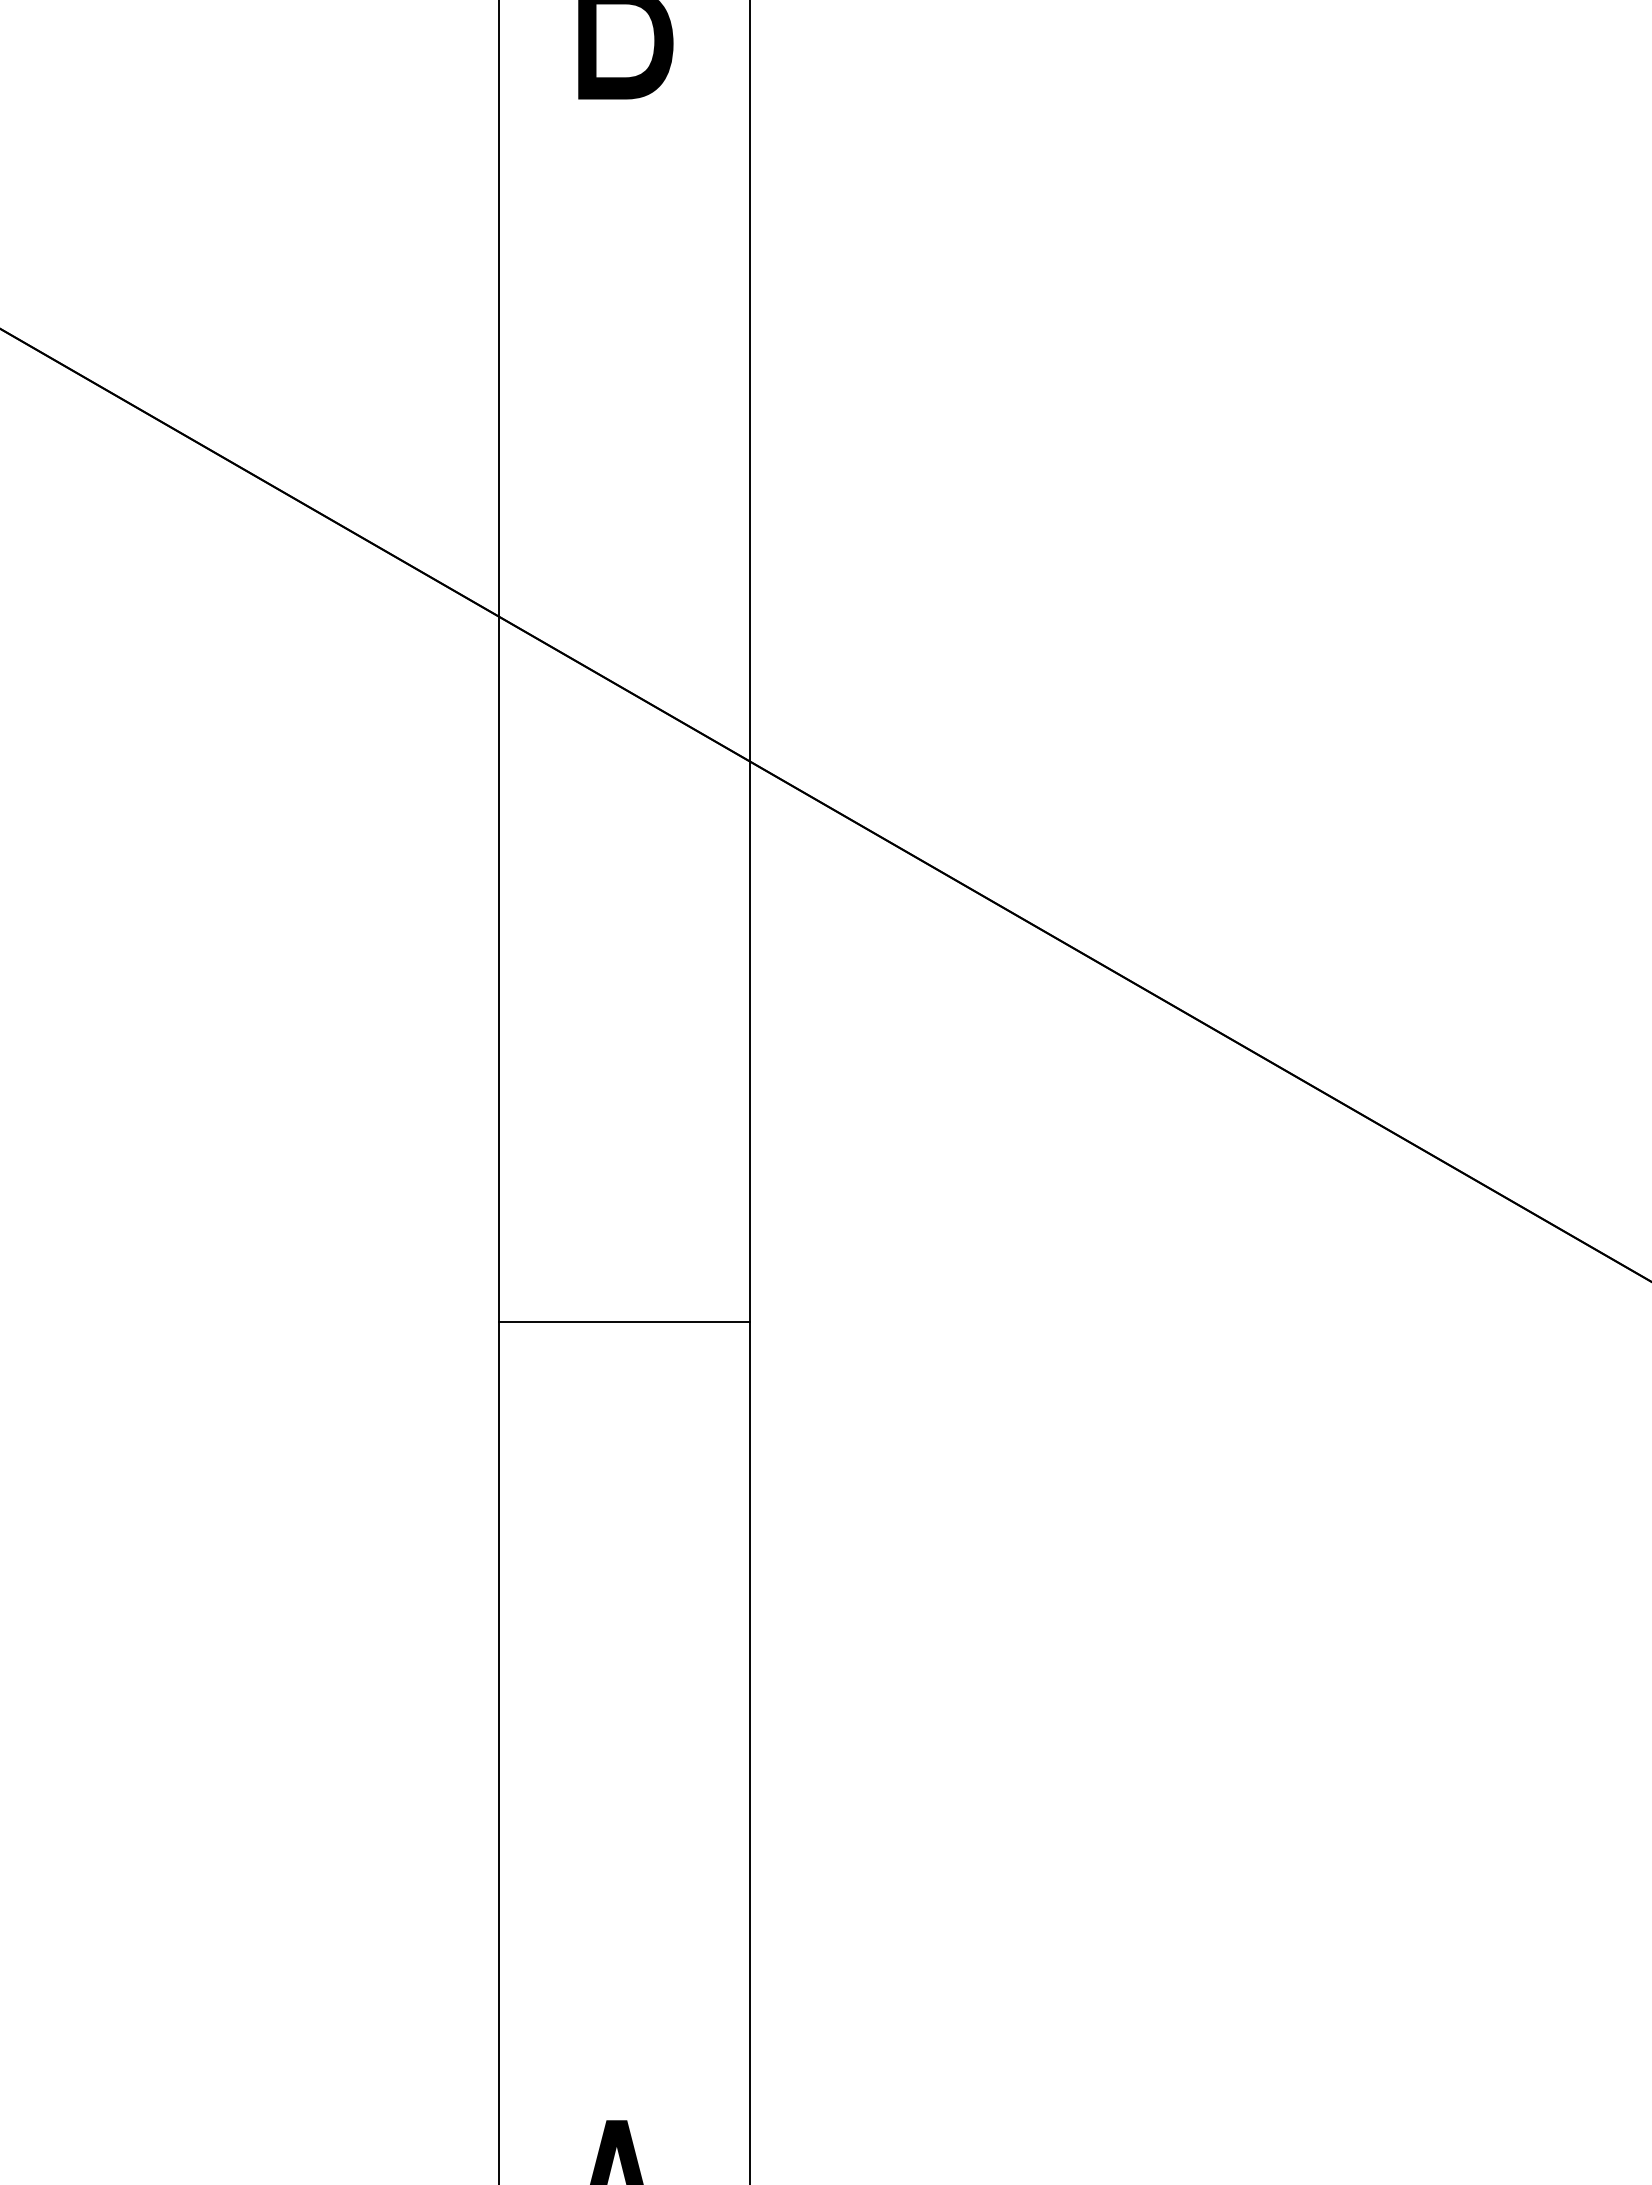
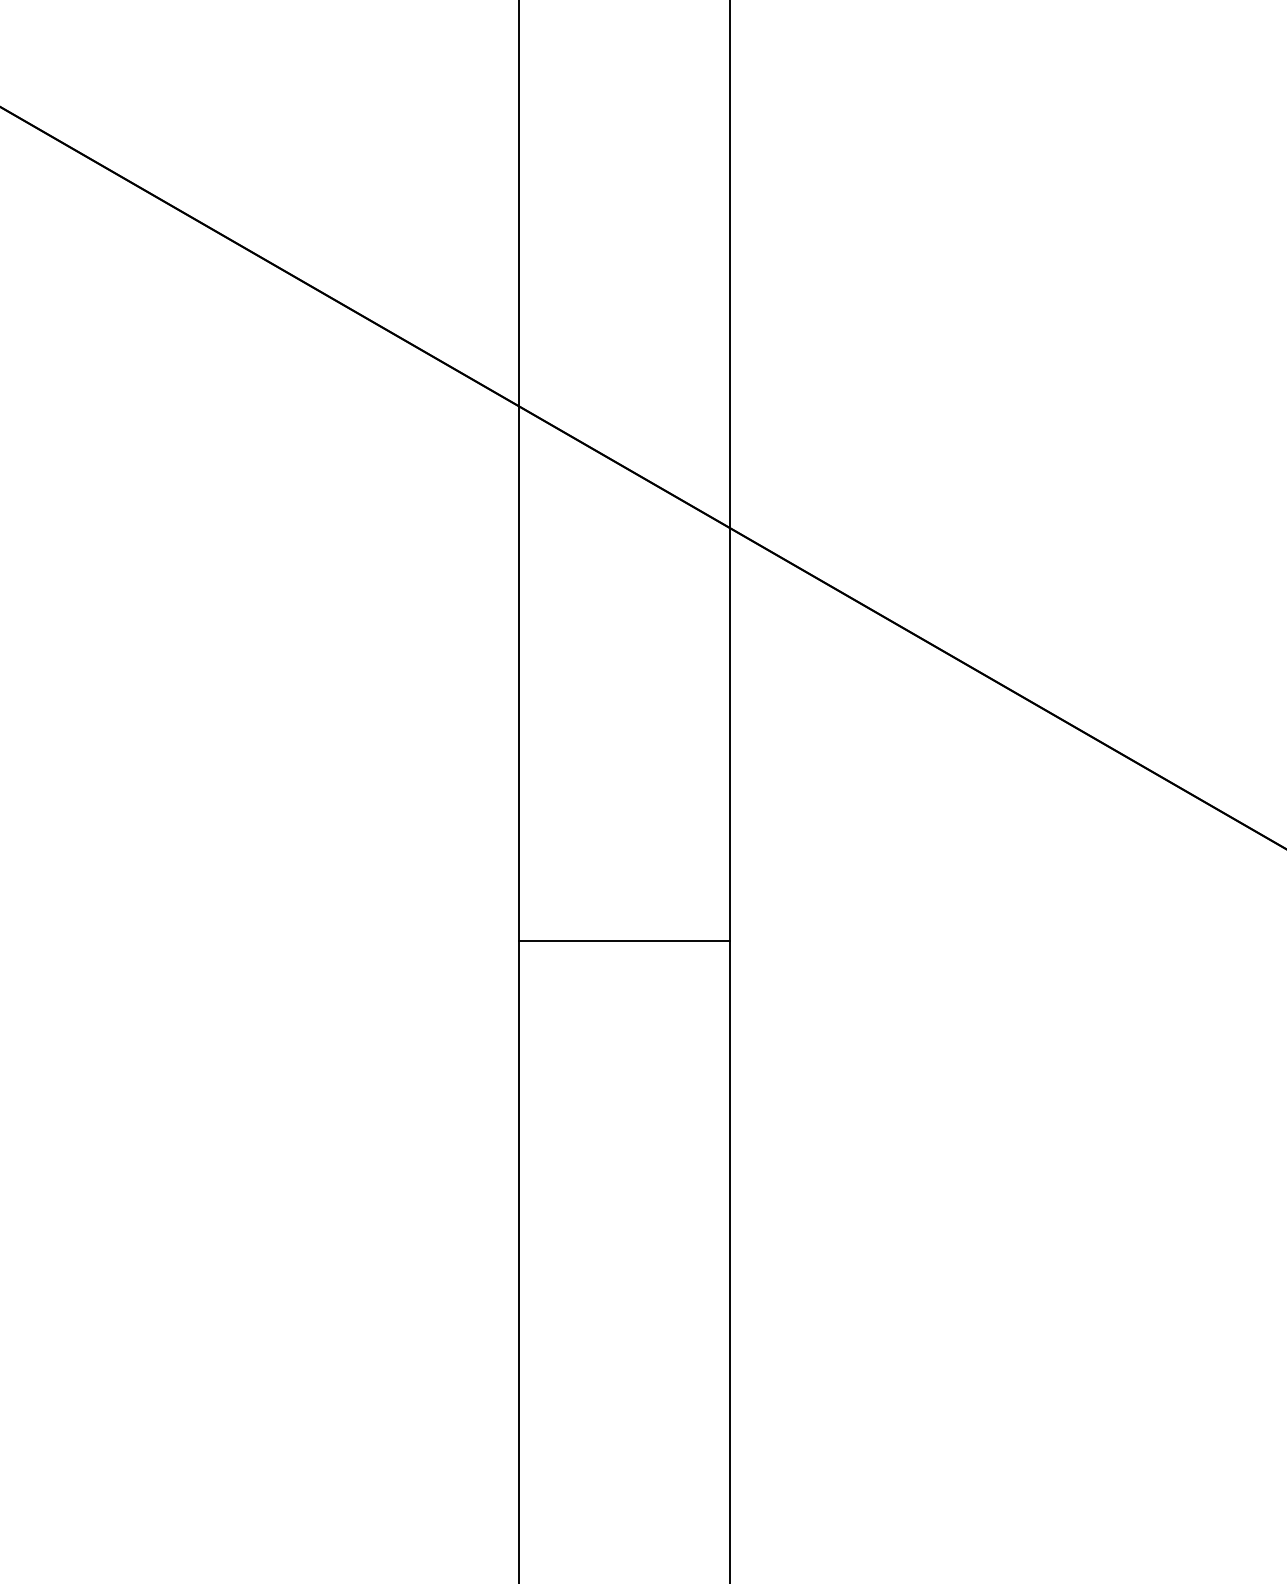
line: (624, 1322) -> (624, 940), moved

